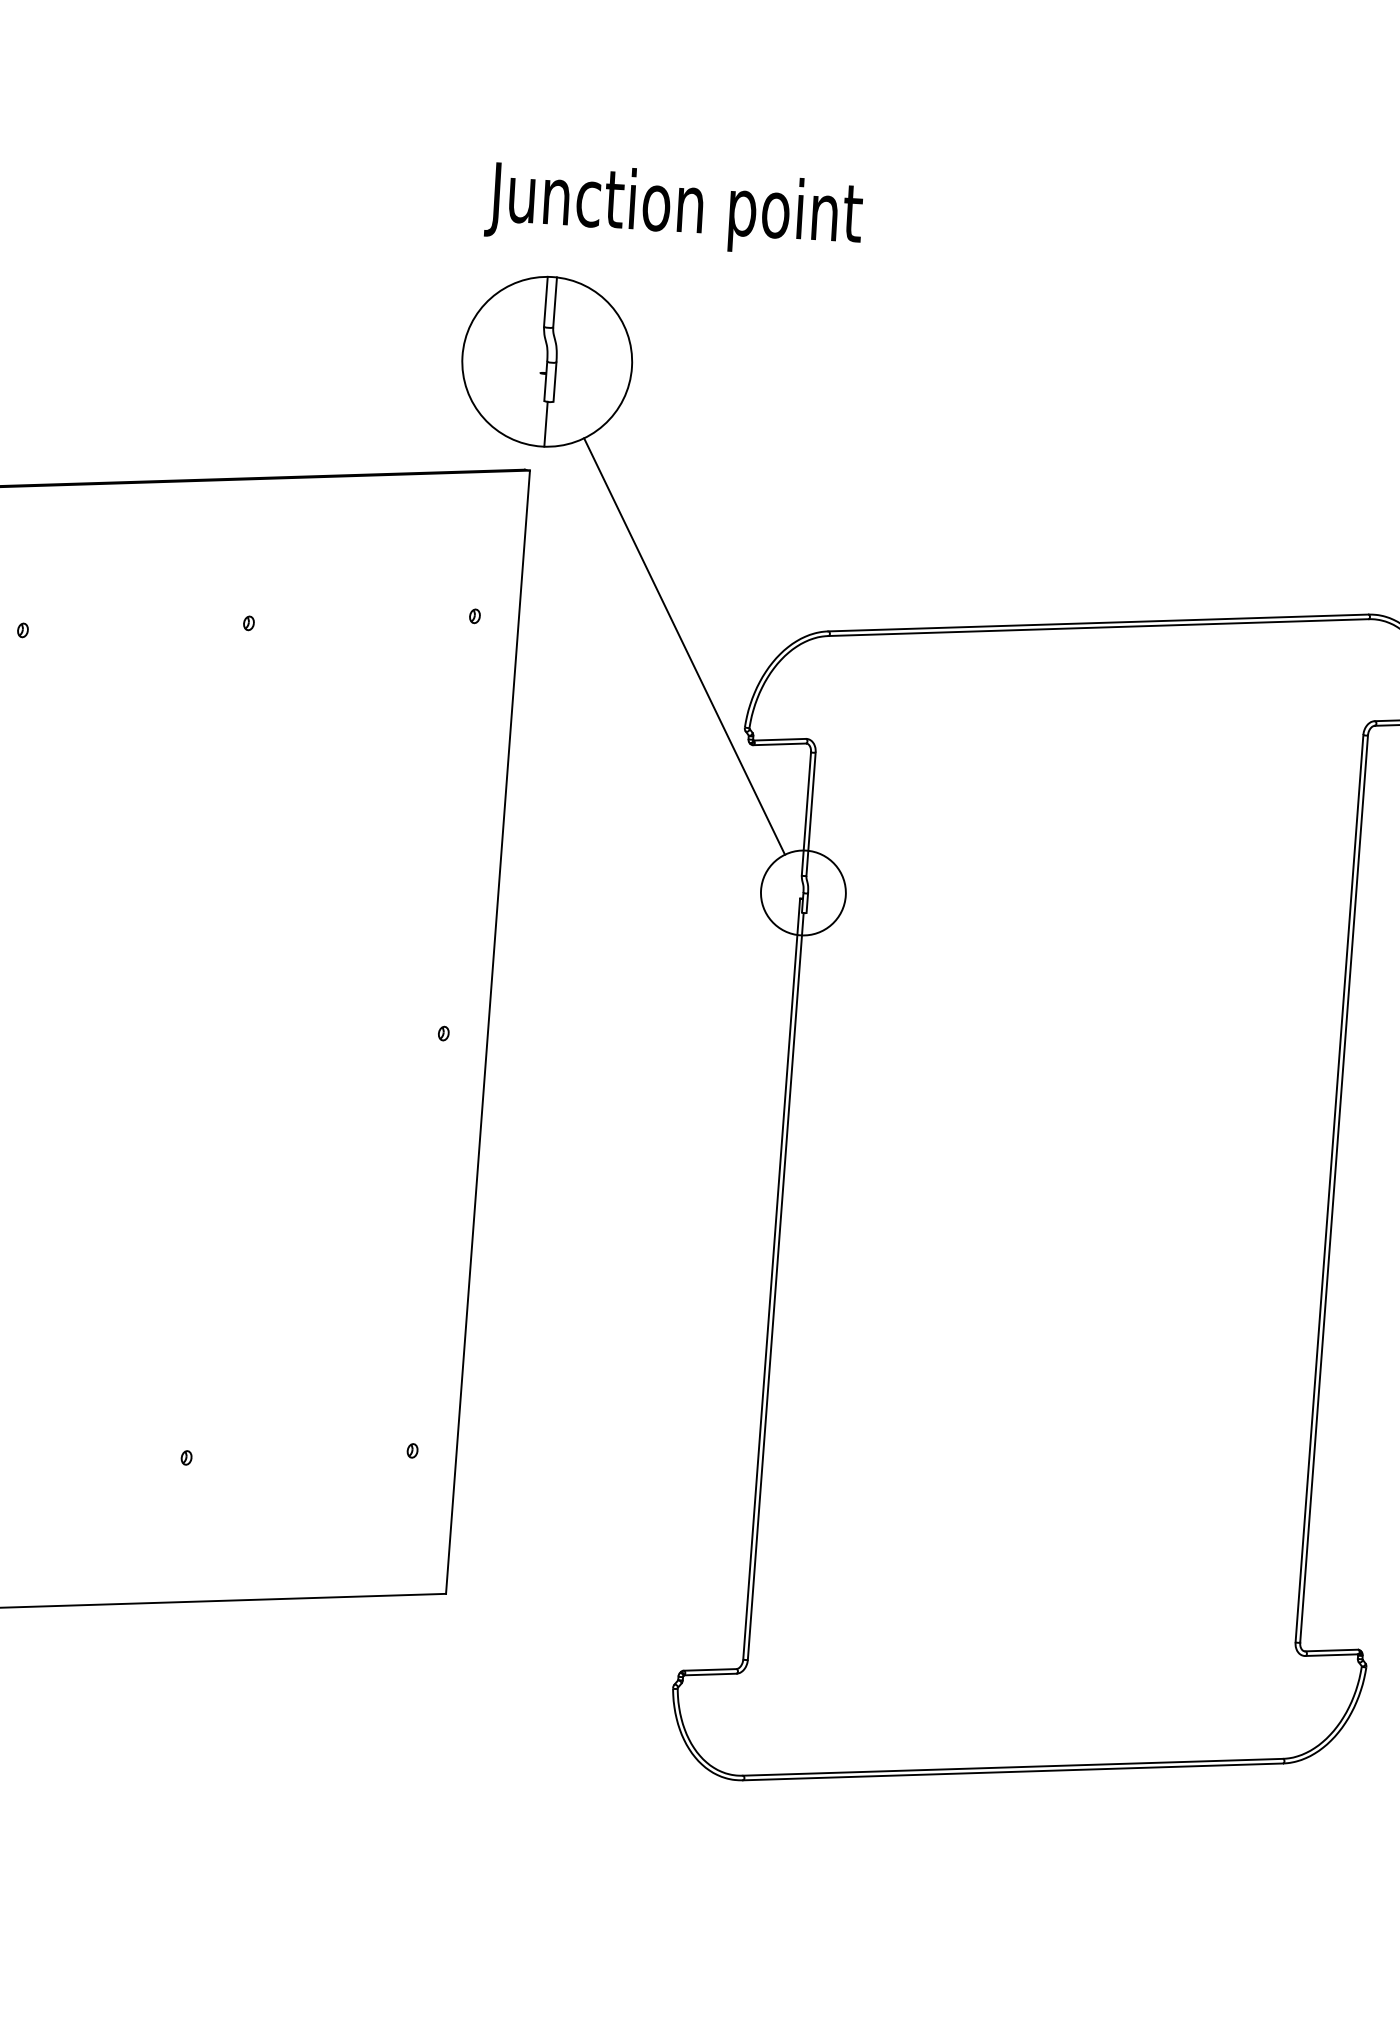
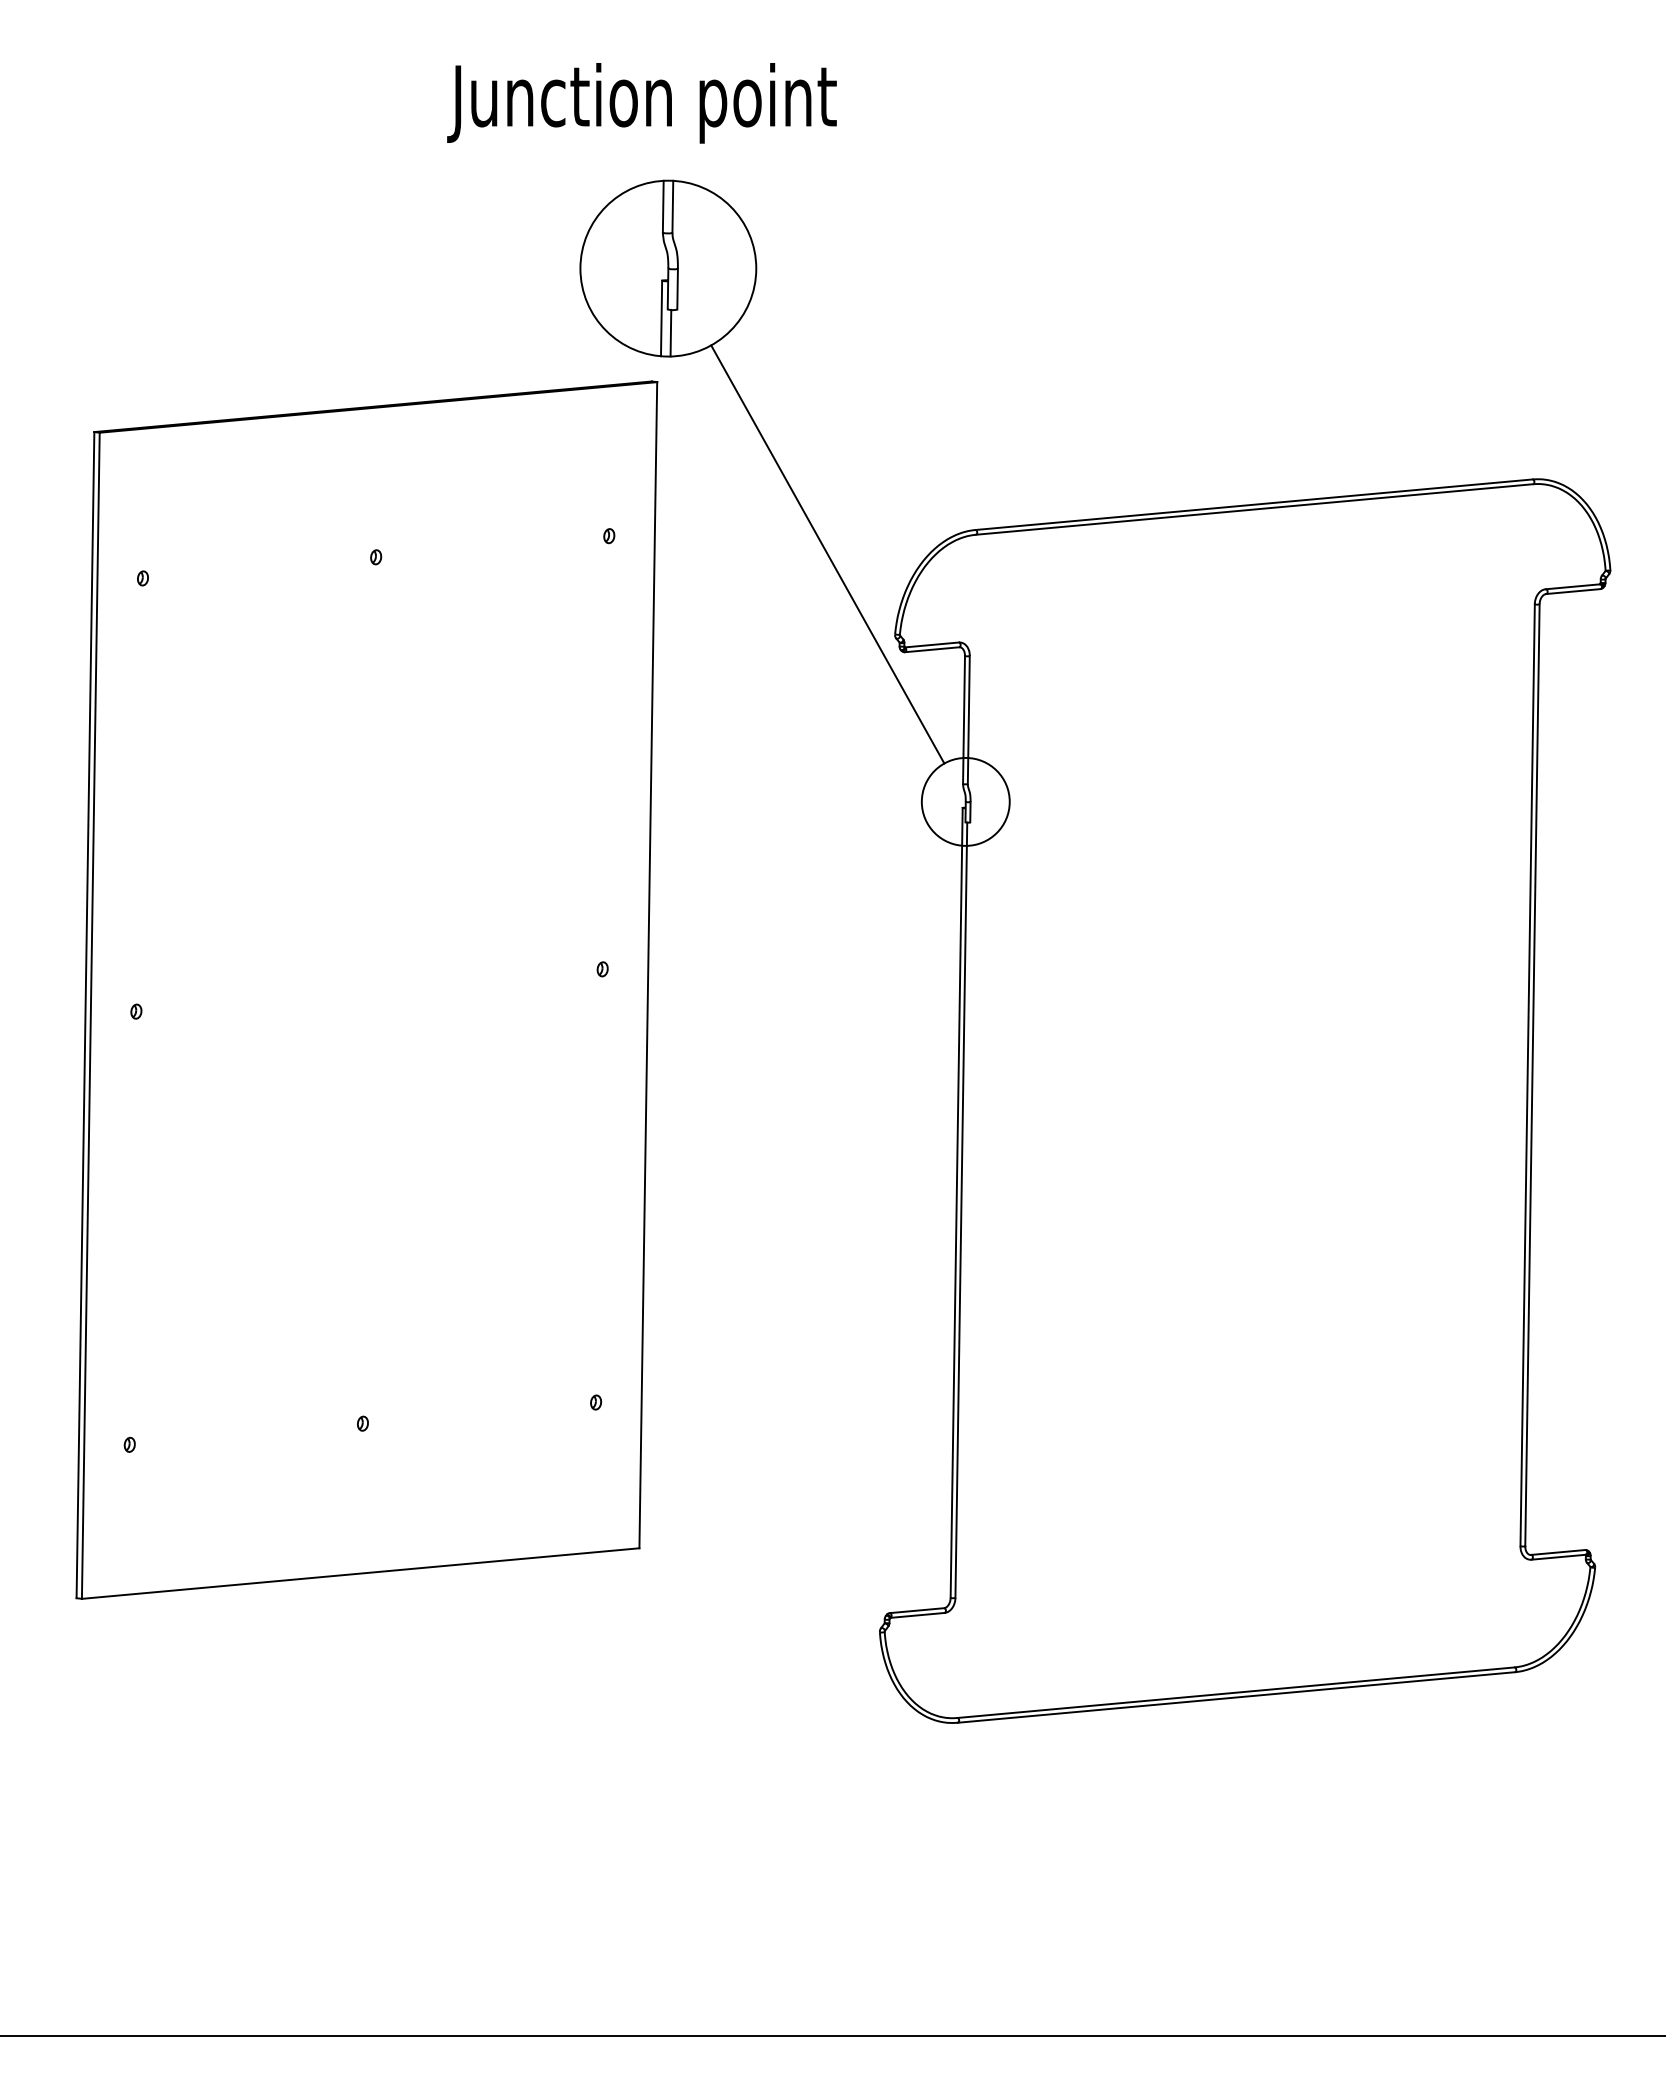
text: (673, 209) -> (641, 103), moved
line: (537, 409) -> (661, 318), added

